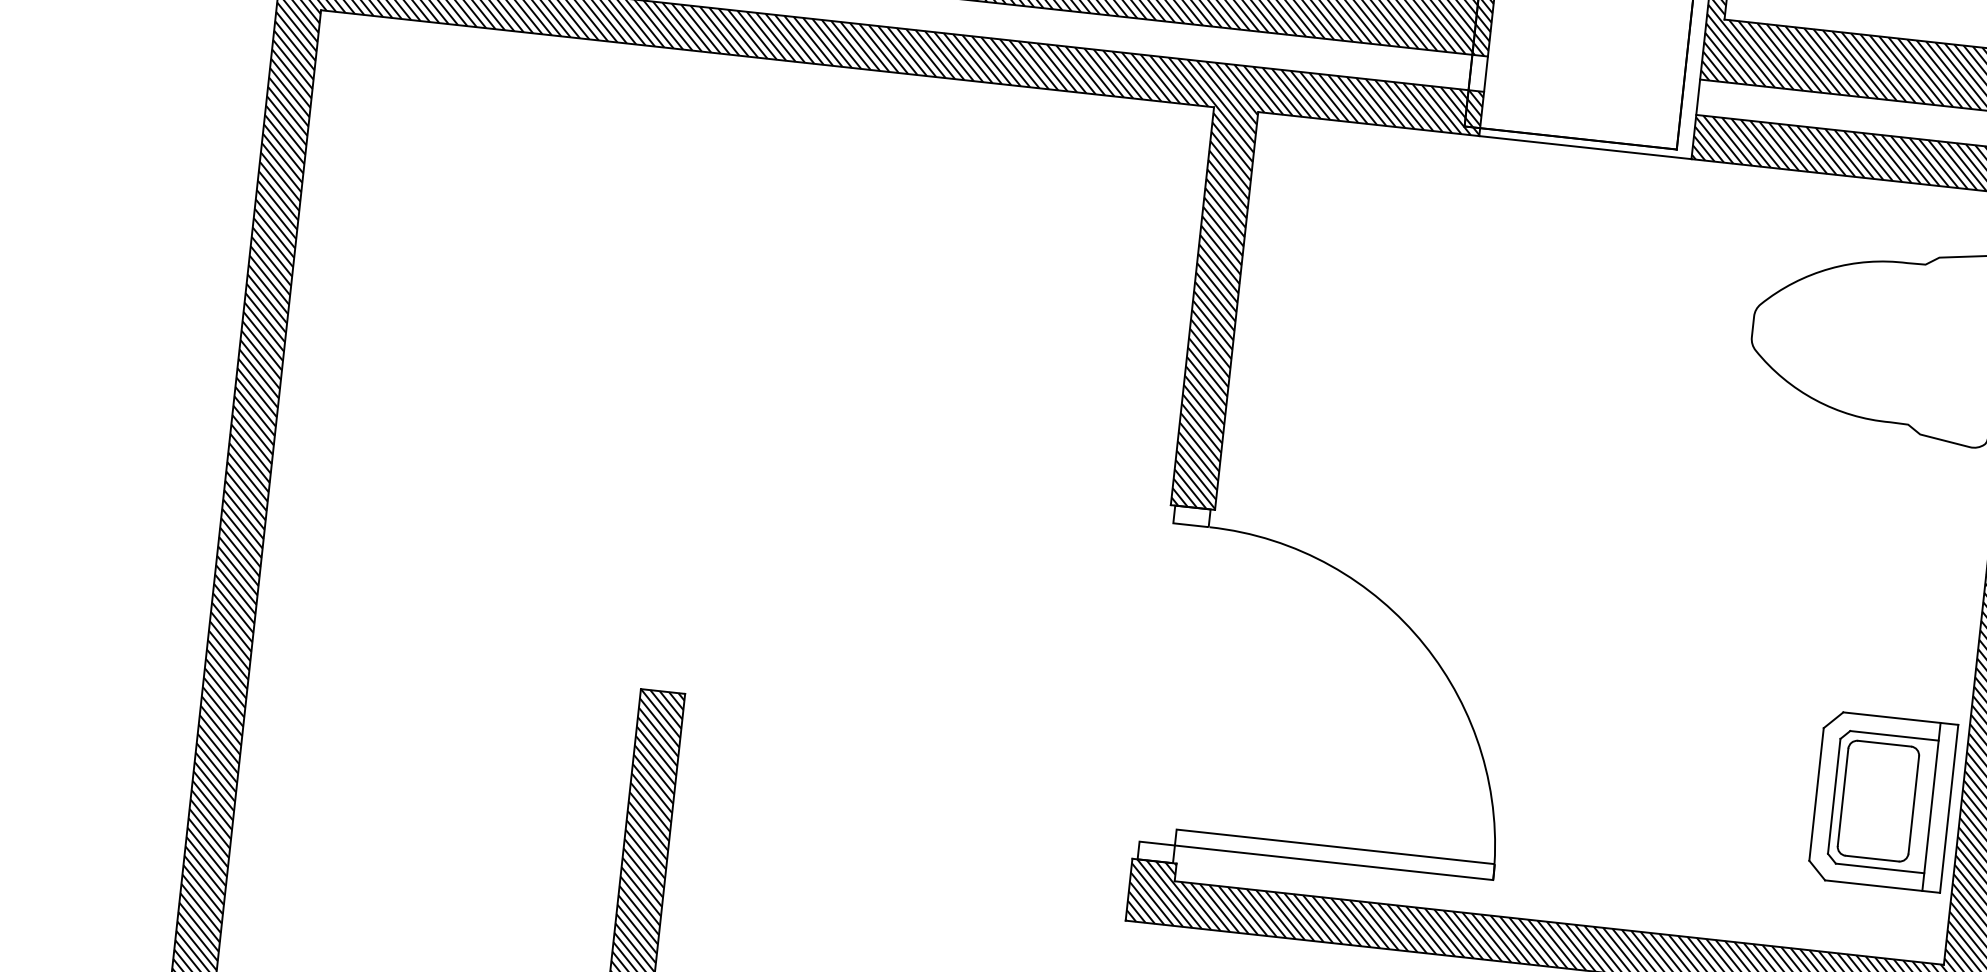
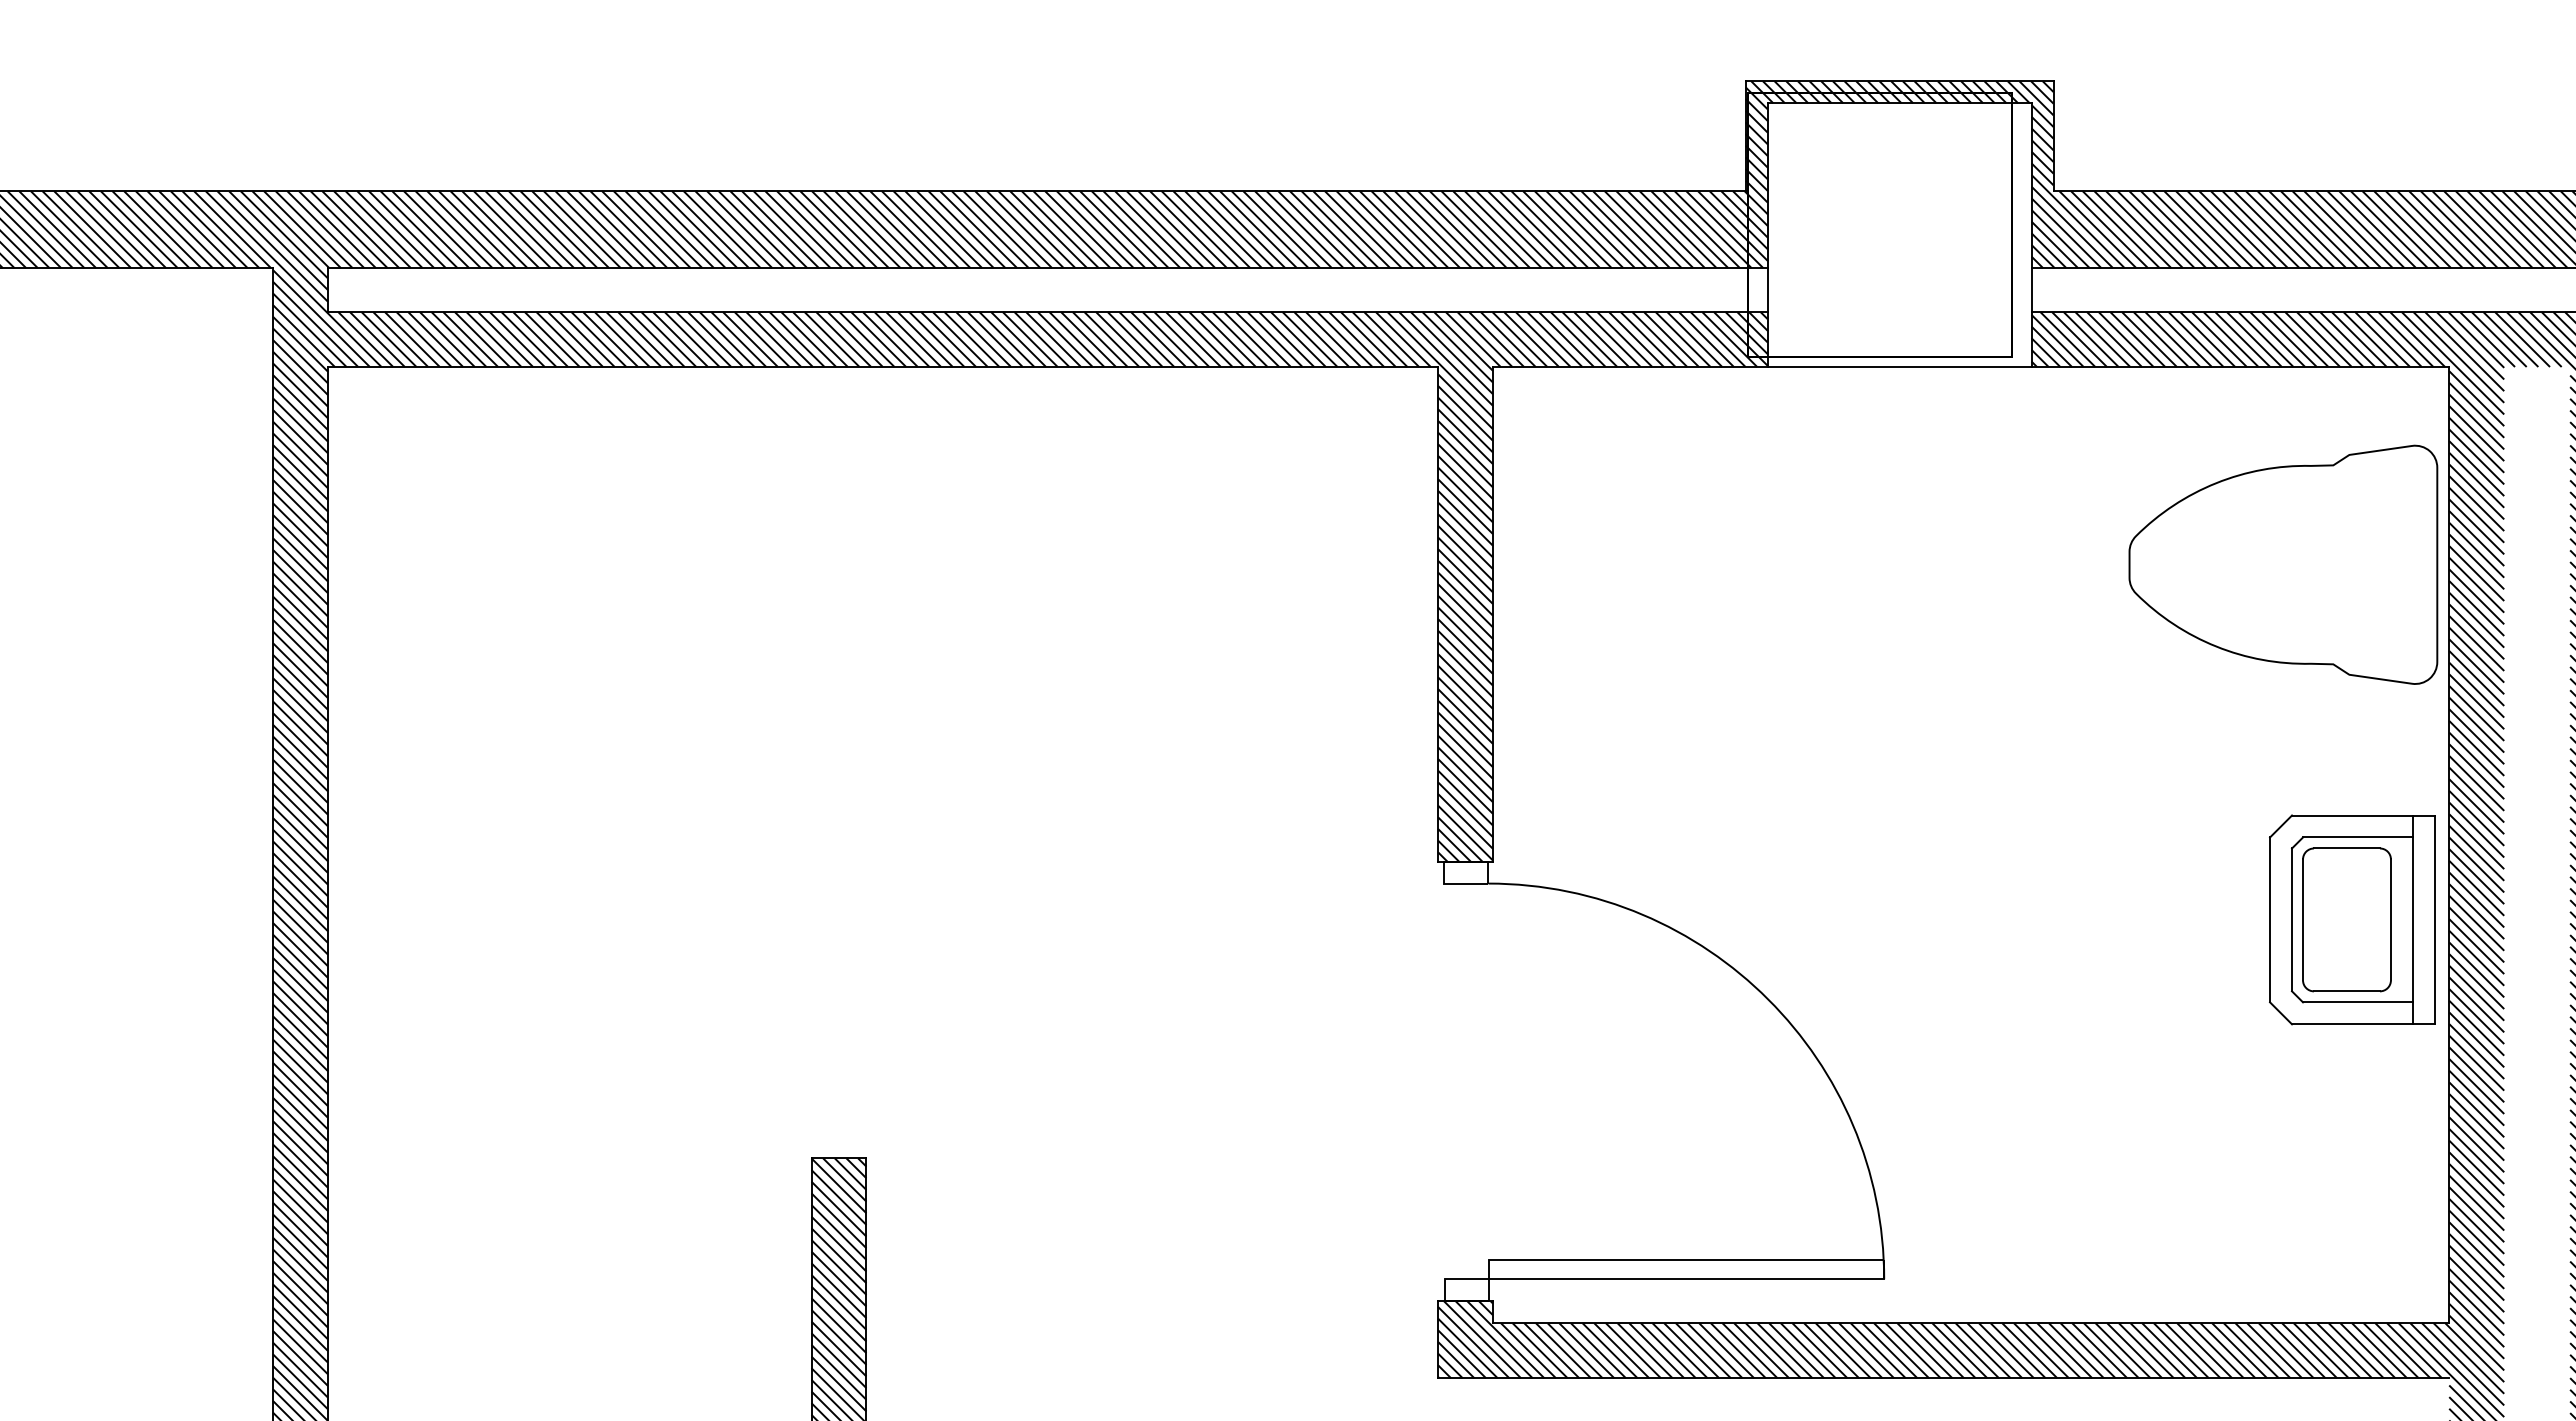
part: (1882, 801) -> (2352, 919), moved

